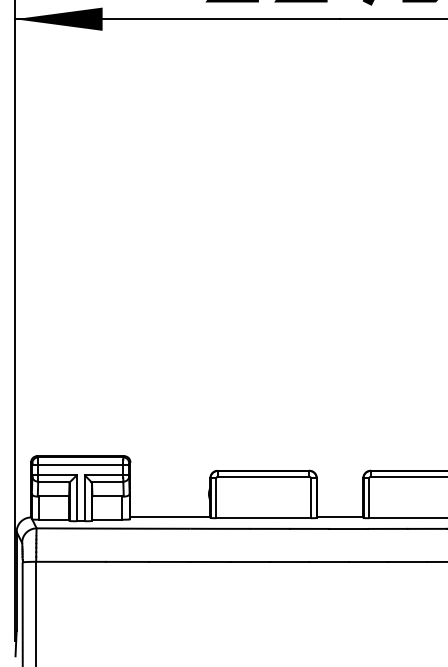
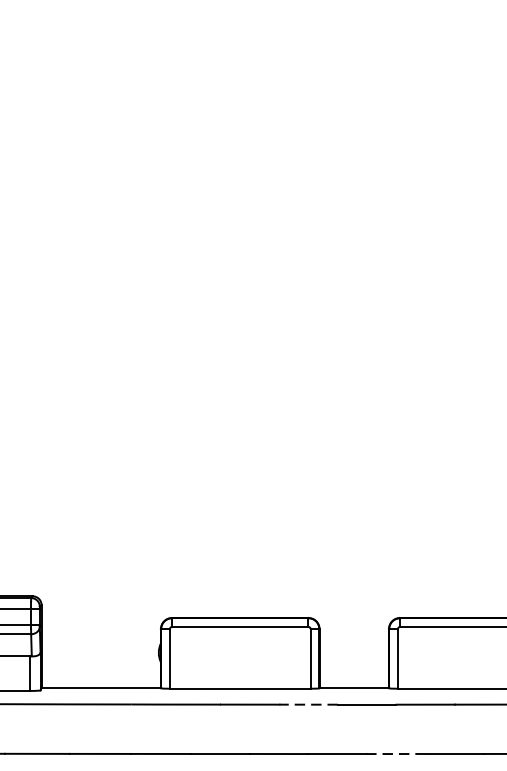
line: (309, 528) -> (308, 704), solid -> dashed
line: (368, 562) -> (396, 754), solid -> dashed

